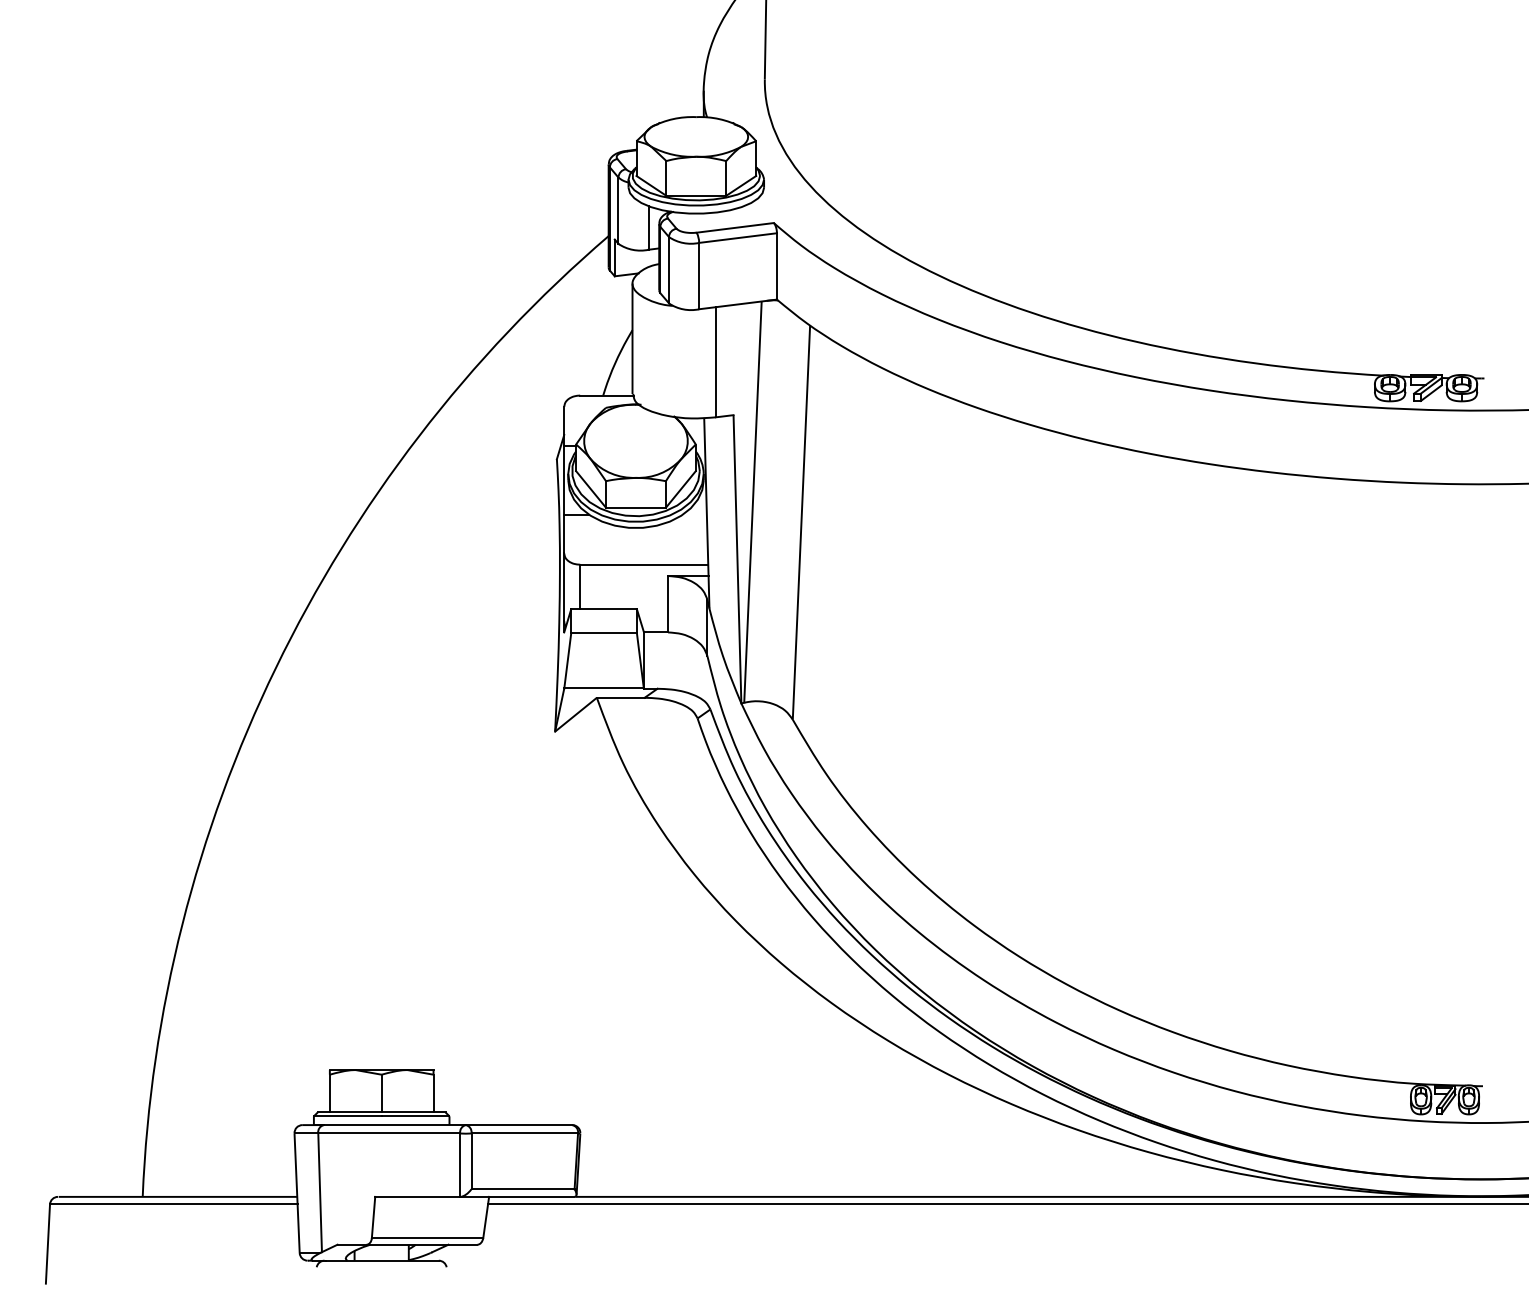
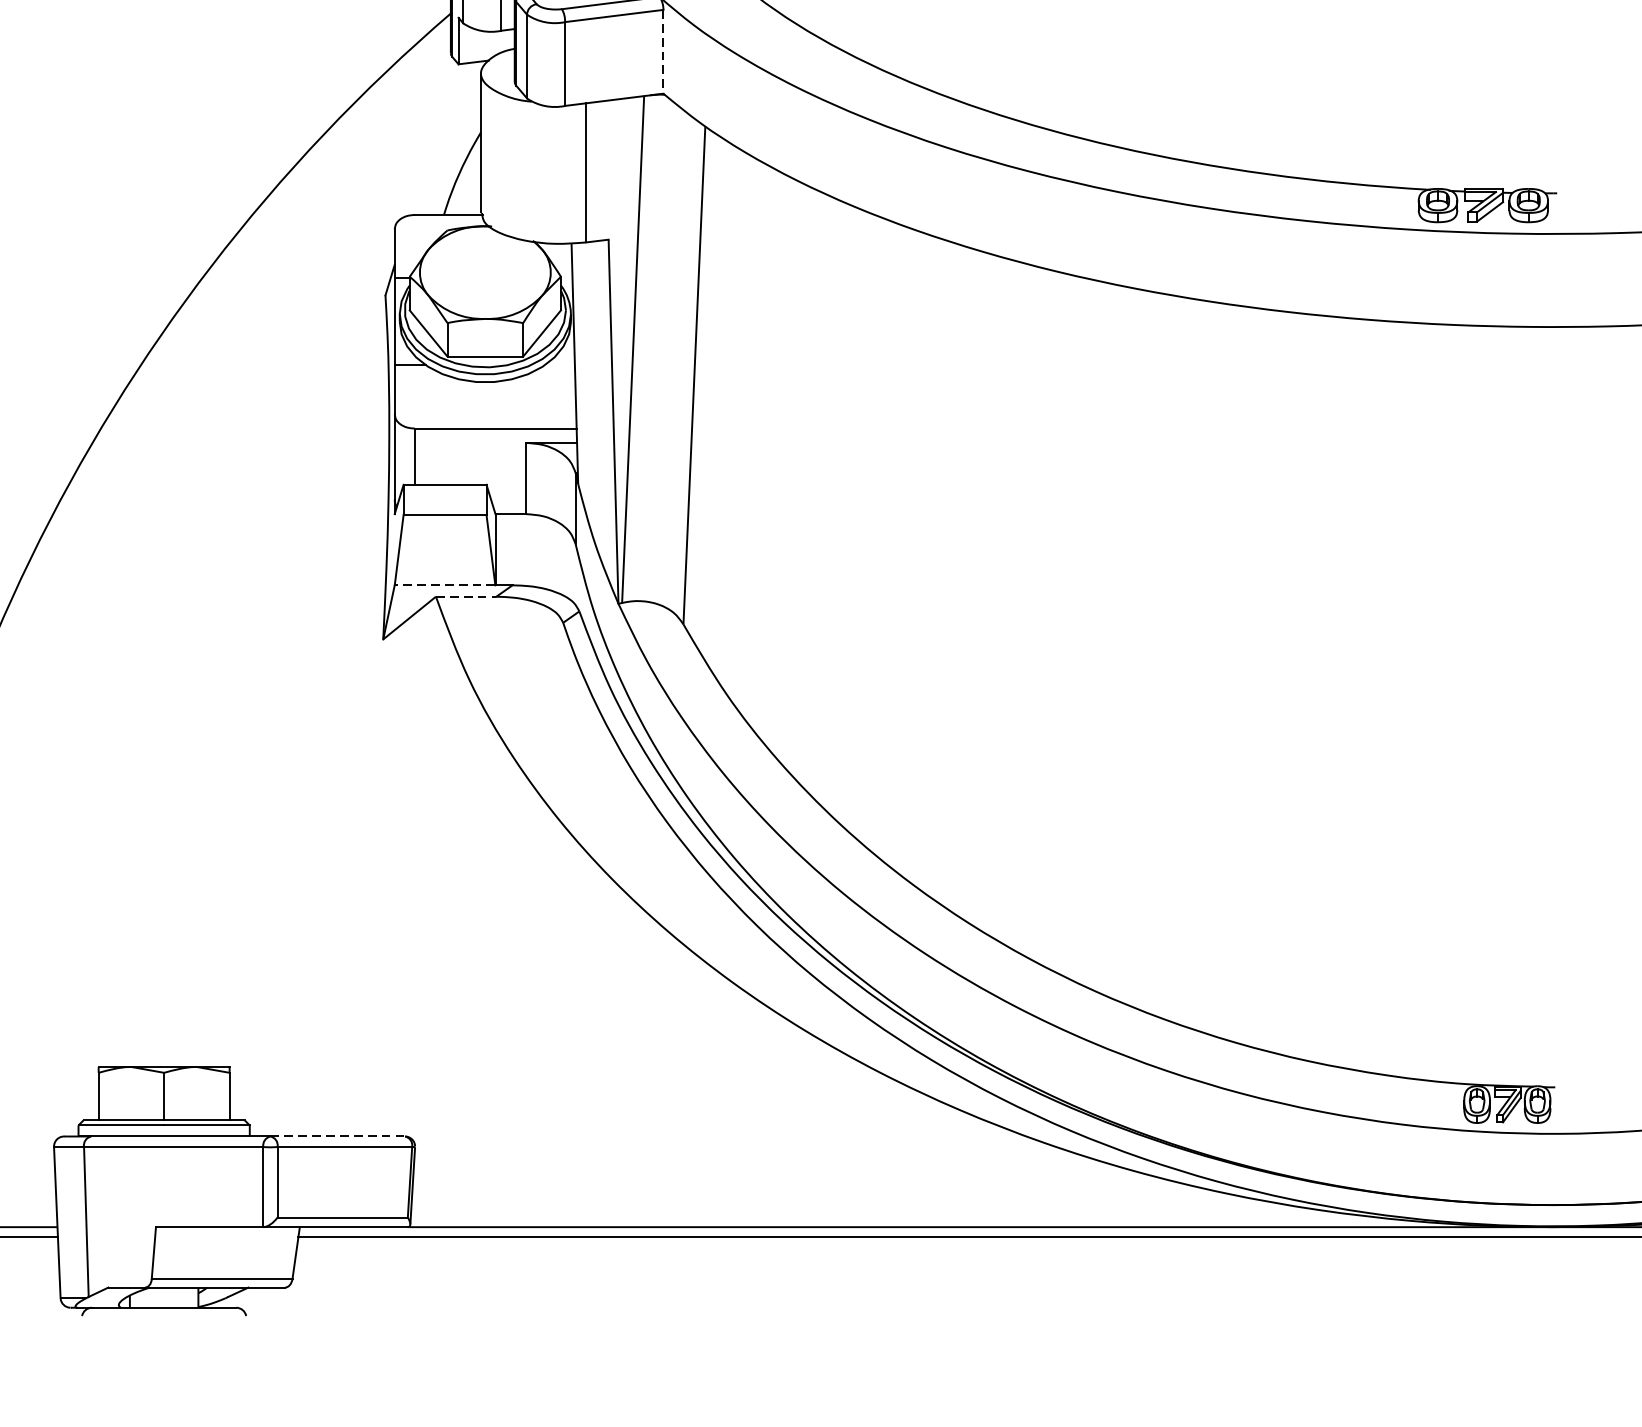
line: (776, 266) -> (662, 51), solid -> dashed
line: (604, 688) -> (445, 584), solid -> dashed
line: (620, 697) -> (465, 596), solid -> dashed
line: (519, 1125) -> (338, 1136), solid -> dashed

